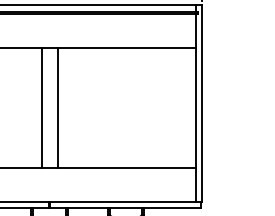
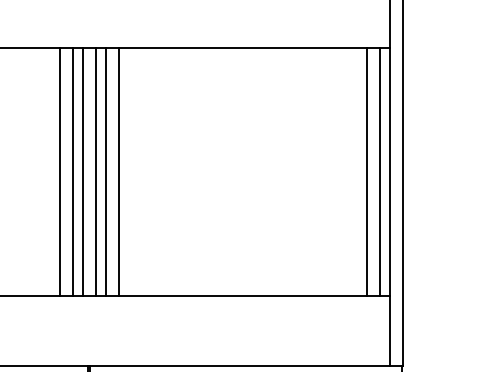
line: (35, 107) -> (59, 171), added
line: (46, 107) -> (82, 171), added
line: (52, 107) -> (94, 171), added
line: (64, 107) -> (119, 171), added
line: (184, 107) -> (367, 171), added
line: (190, 107) -> (379, 171), added

